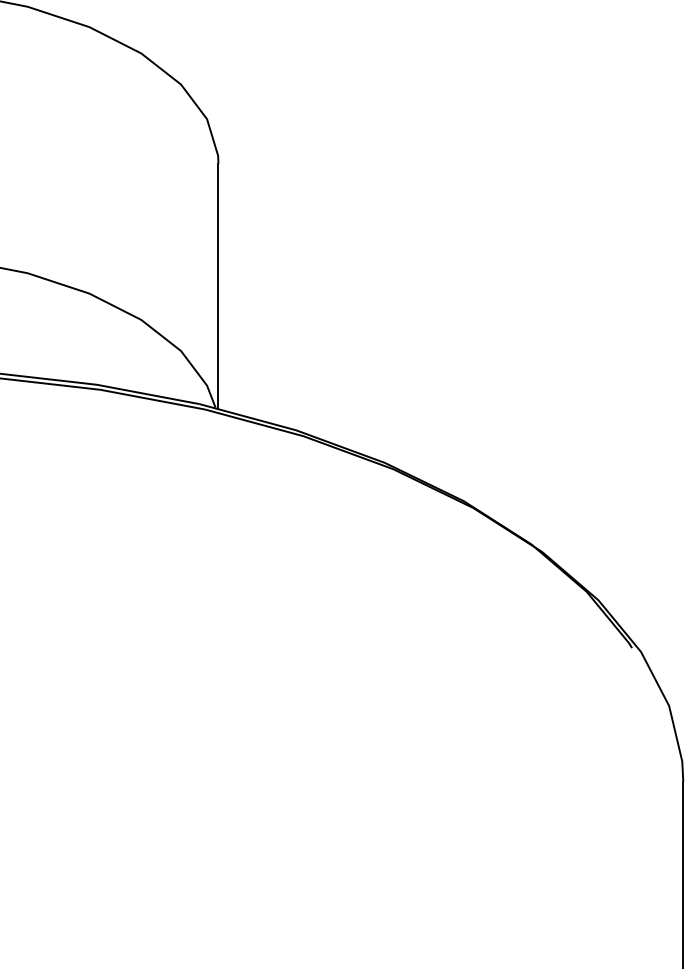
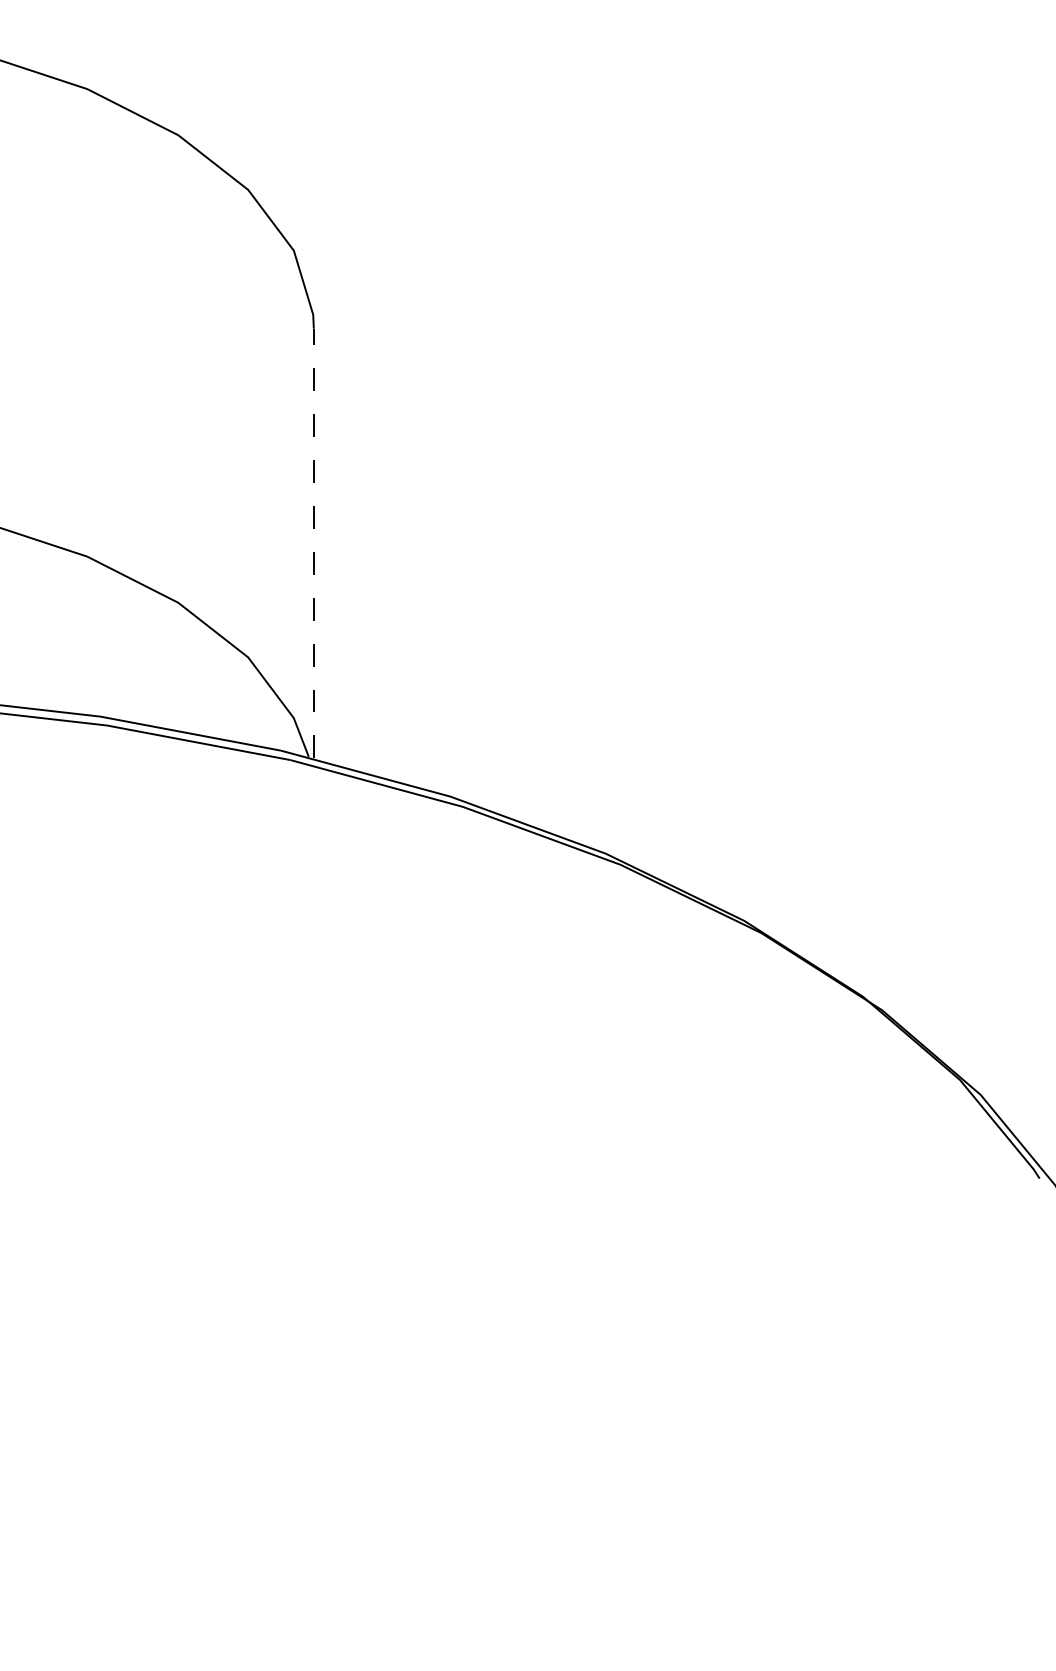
line: (218, 285) -> (313, 542), solid -> dashed

